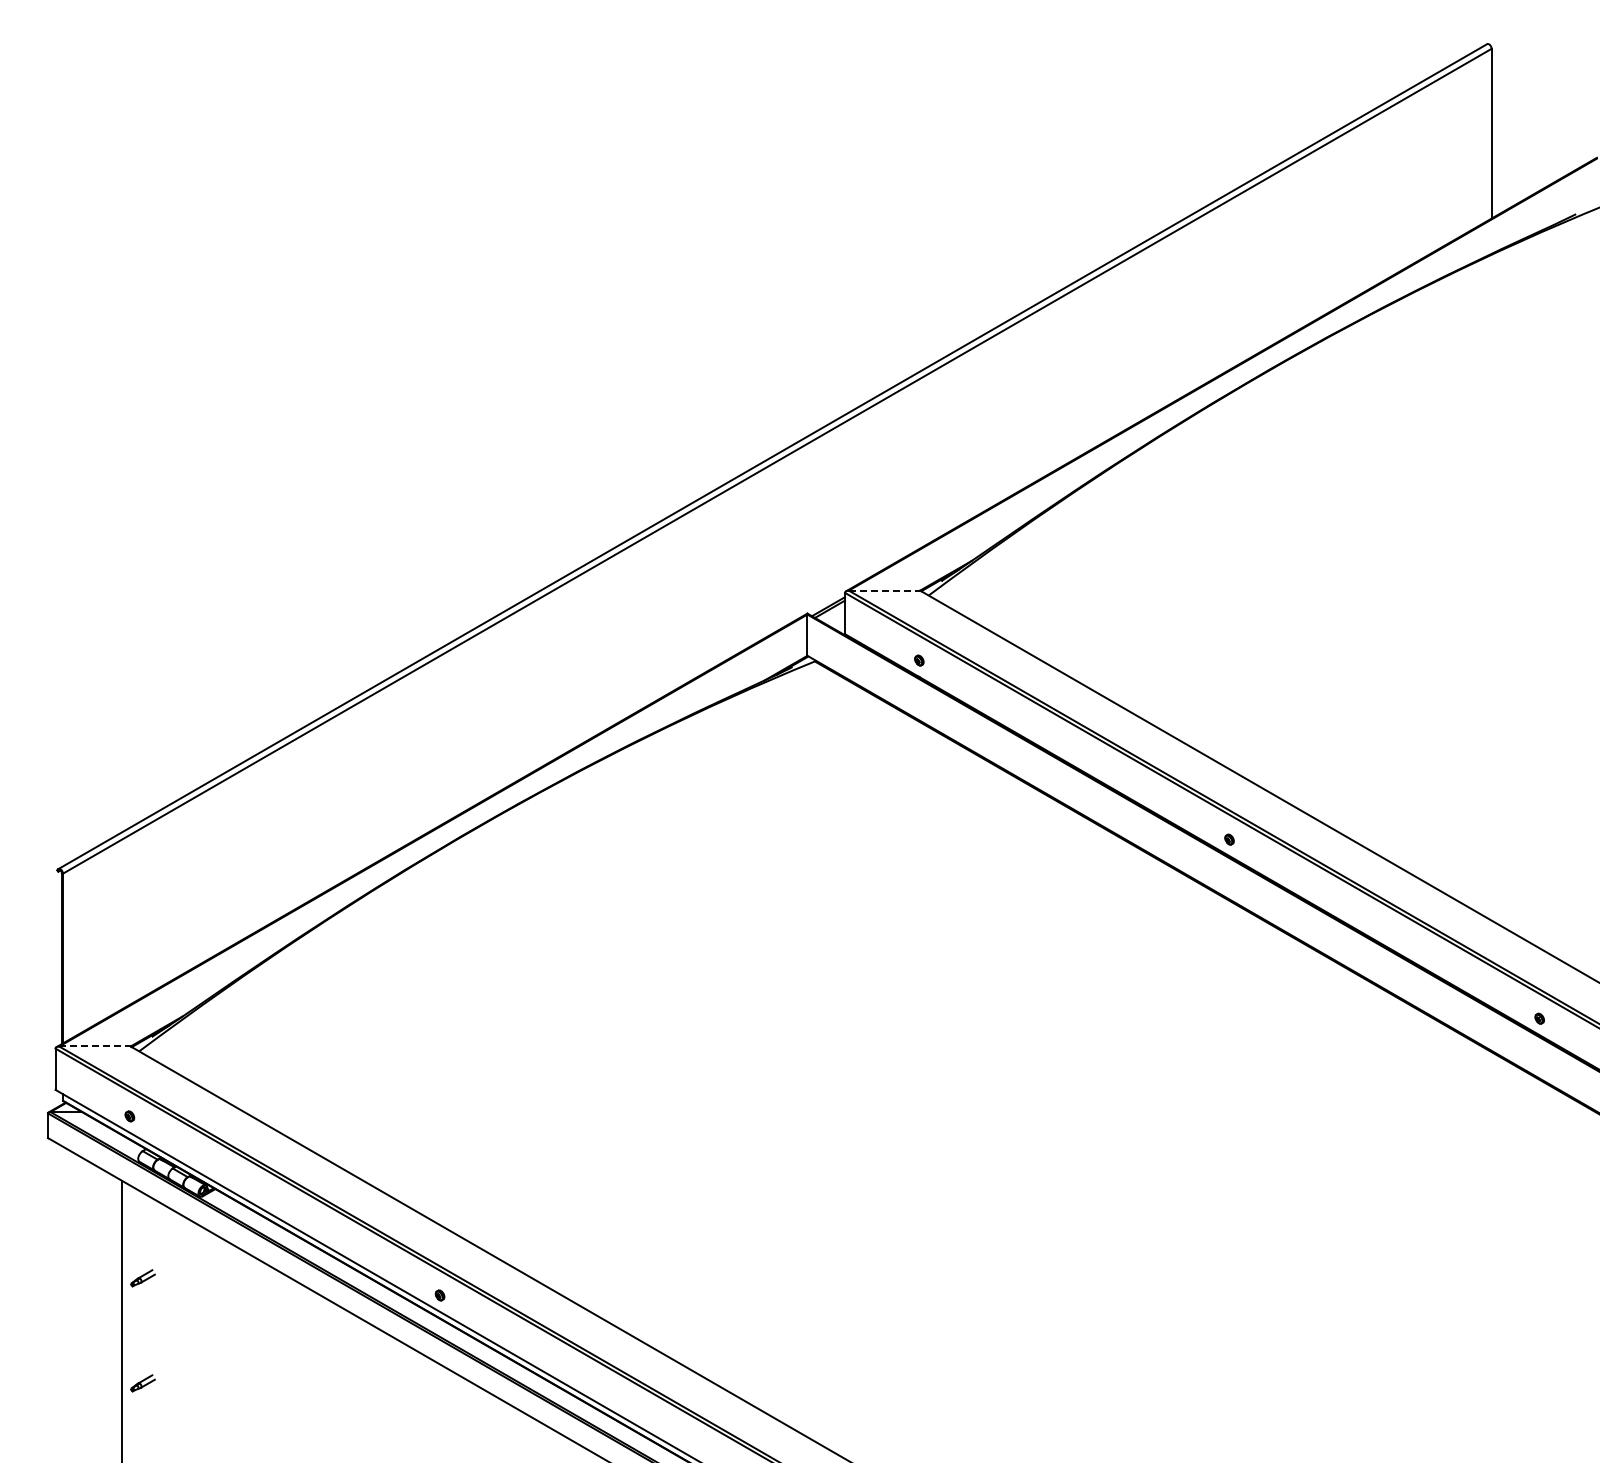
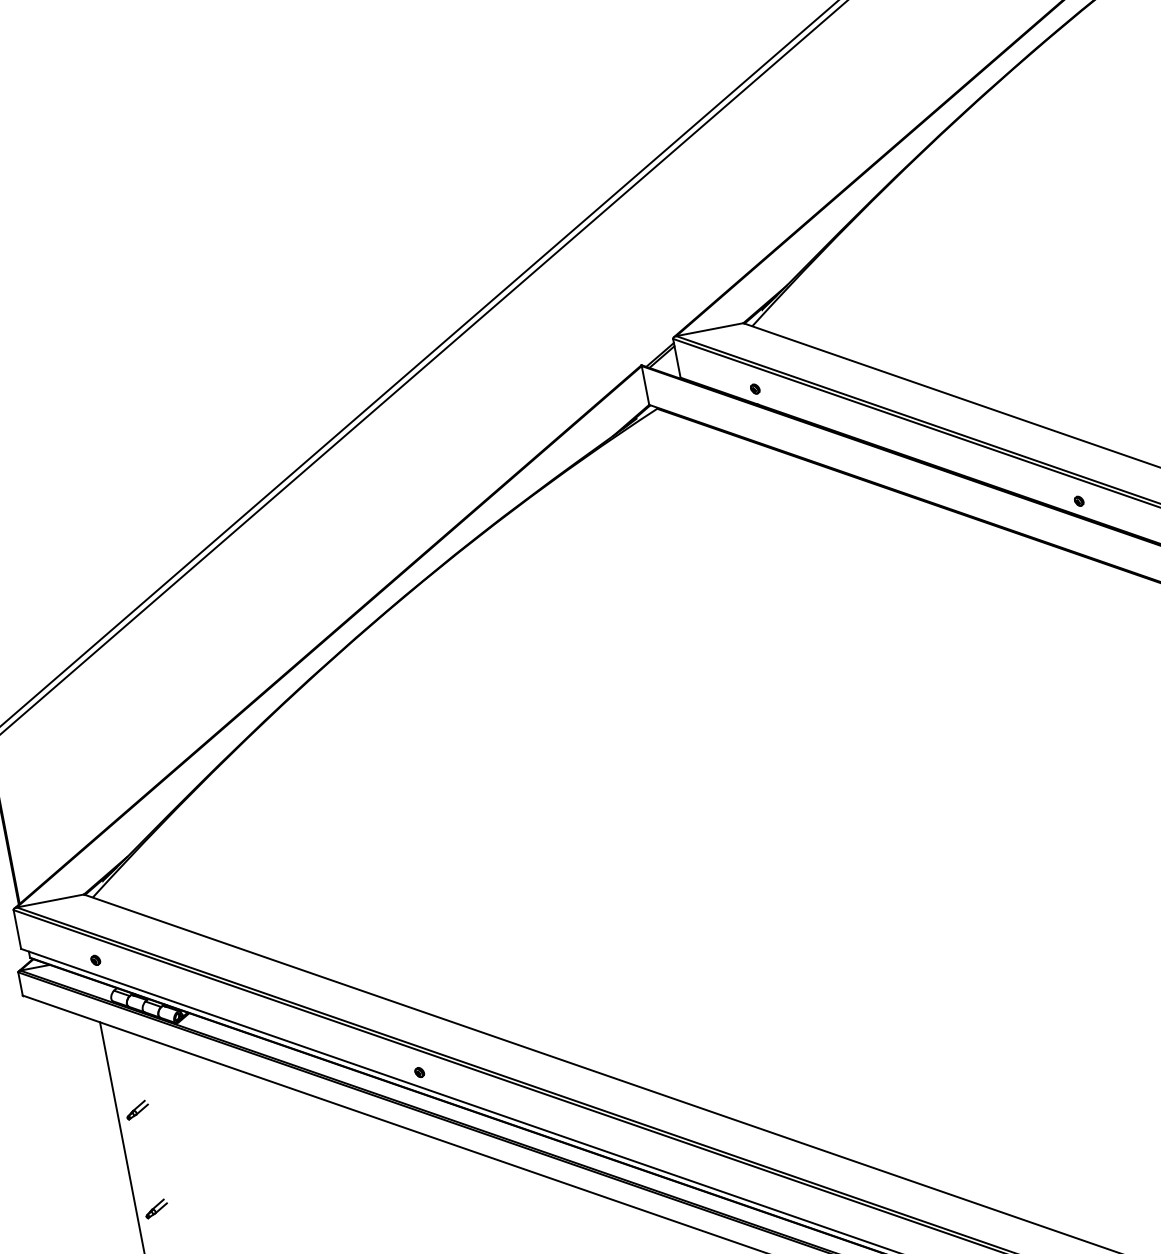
line: (884, 590) -> (709, 329), dashed -> solid
line: (95, 1046) -> (50, 900), dashed -> solid

